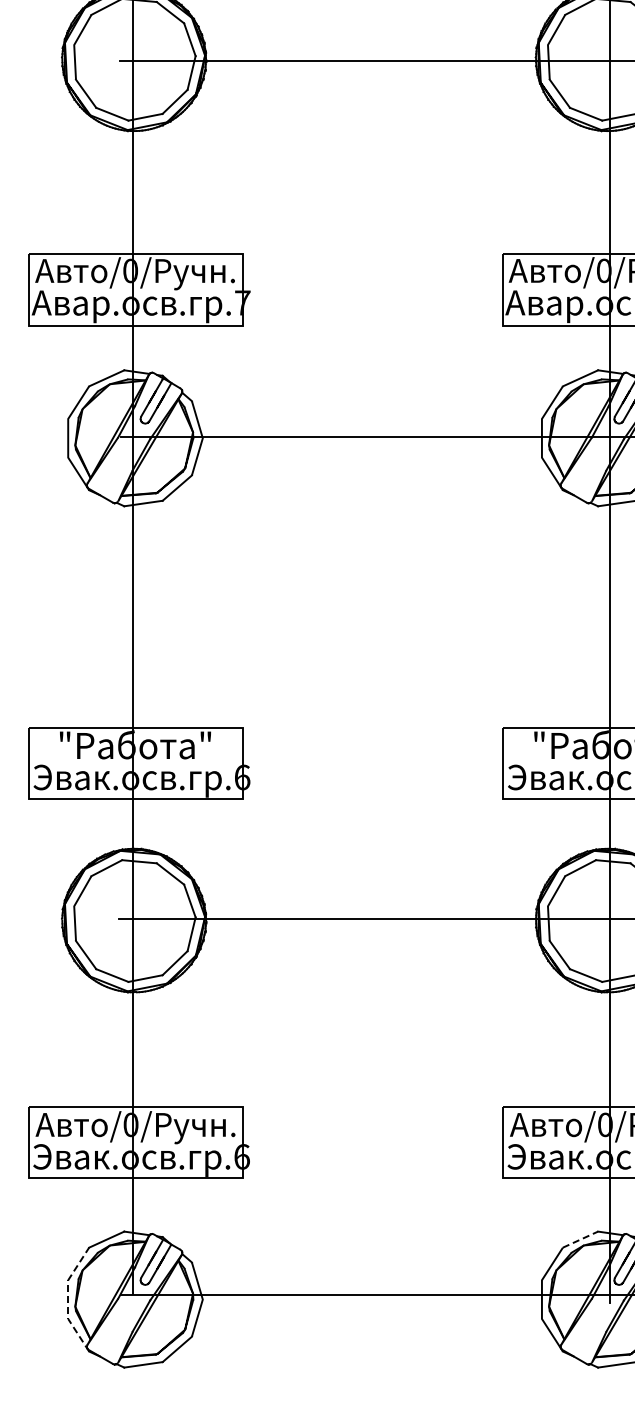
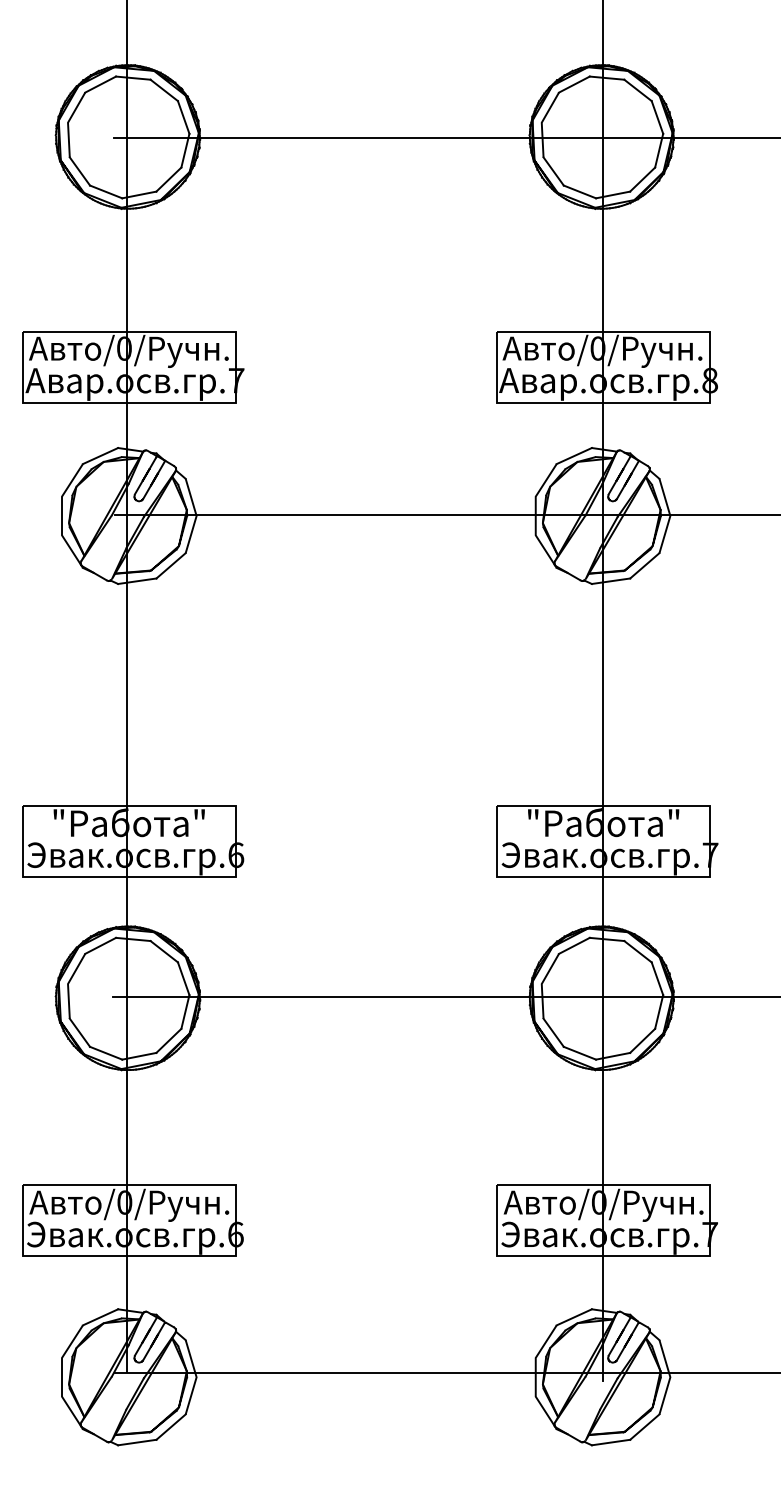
line: (580, 1239) -> (574, 1317), dashed -> solid
line: (68, 1298) -> (62, 1376), dashed -> solid

